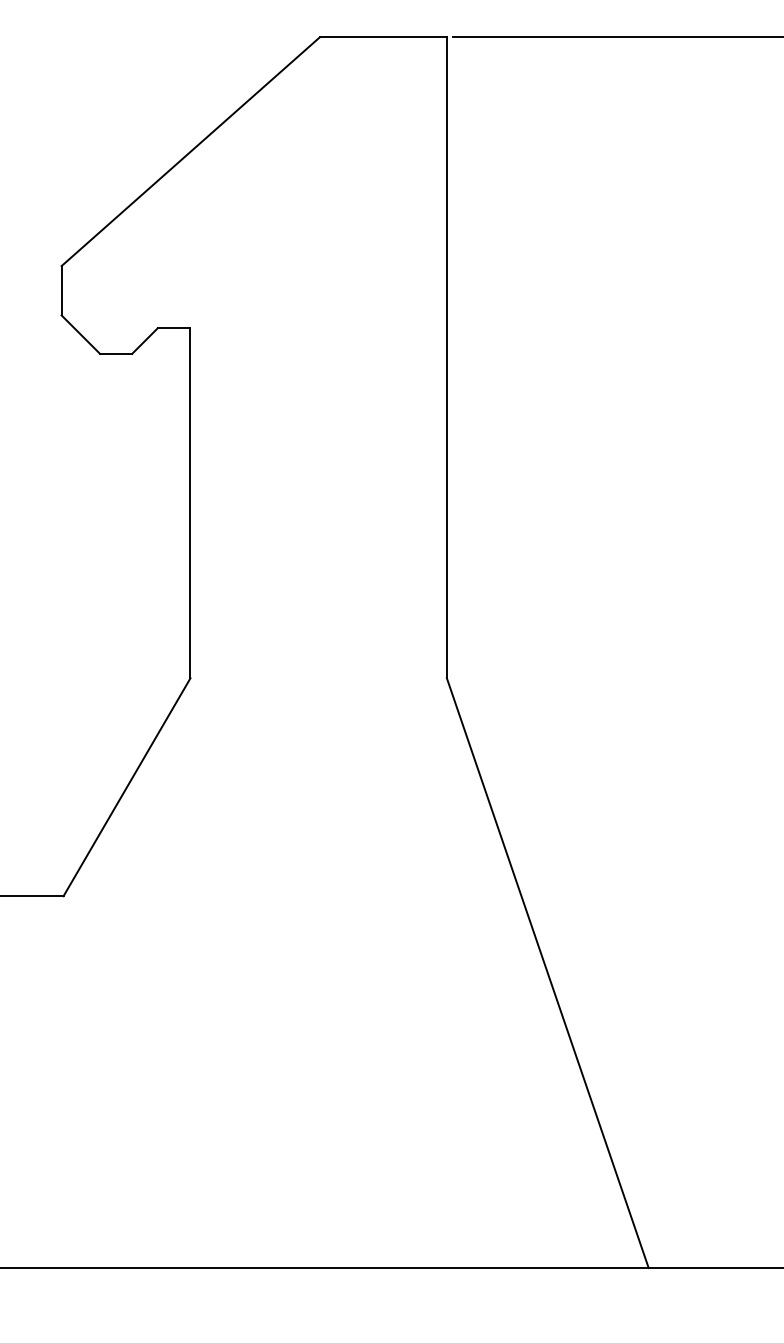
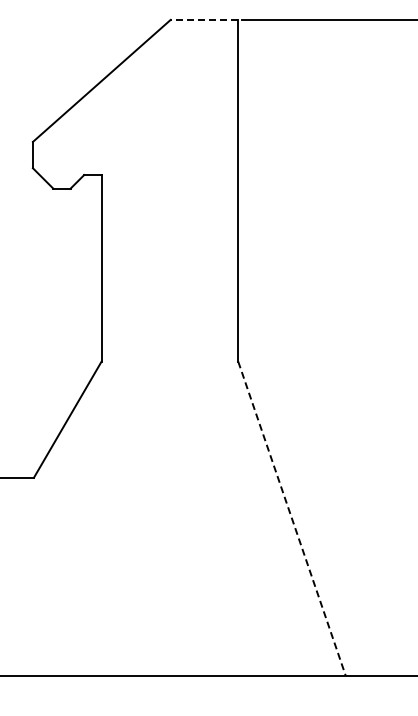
line: (383, 36) -> (204, 19), solid -> dashed
line: (548, 974) -> (292, 519), solid -> dashed

